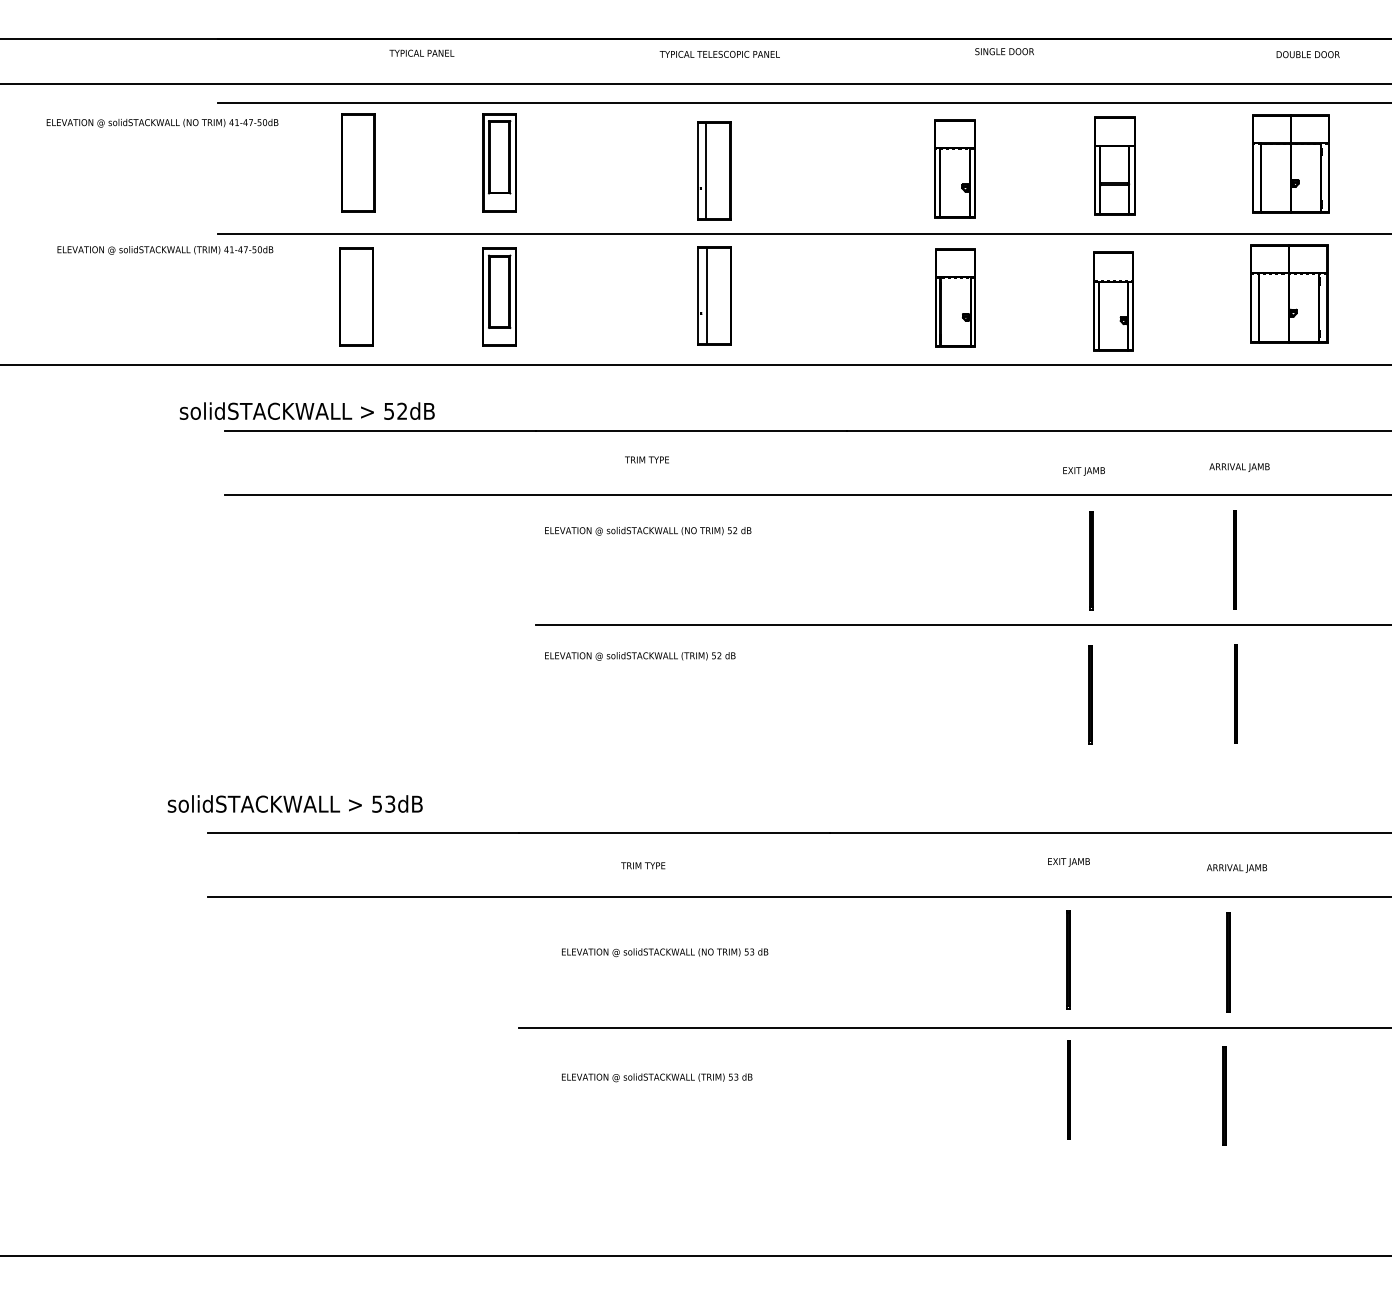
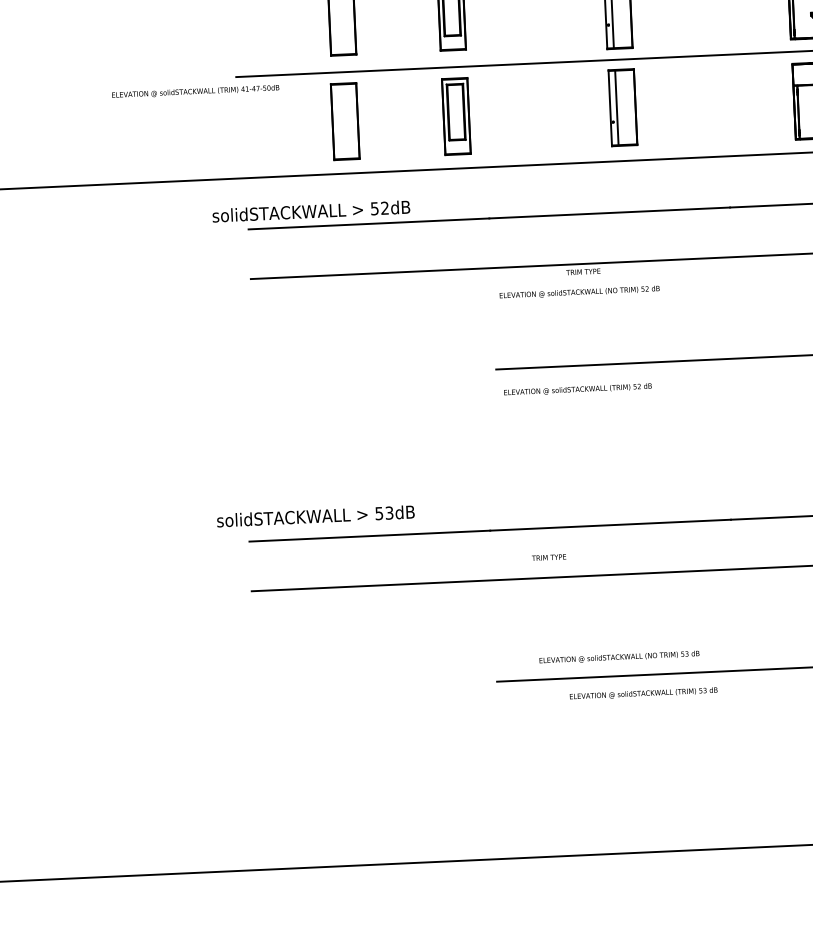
text: (646, 459) -> (582, 271), moved
text: (643, 865) -> (549, 557), moved
text: (665, 952) -> (619, 657), moved
text: (657, 1077) -> (643, 693), moved

